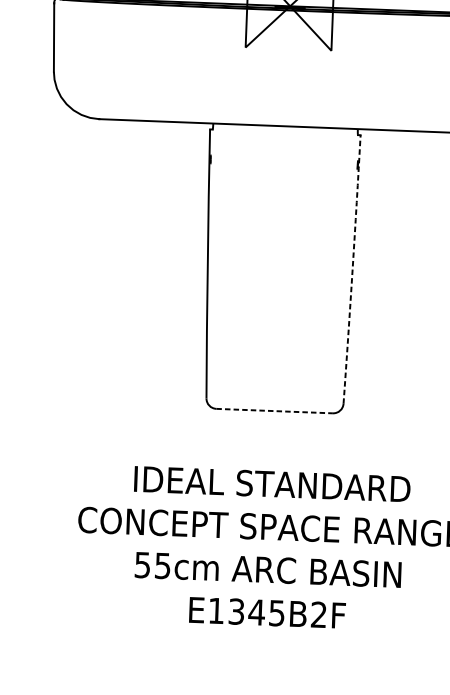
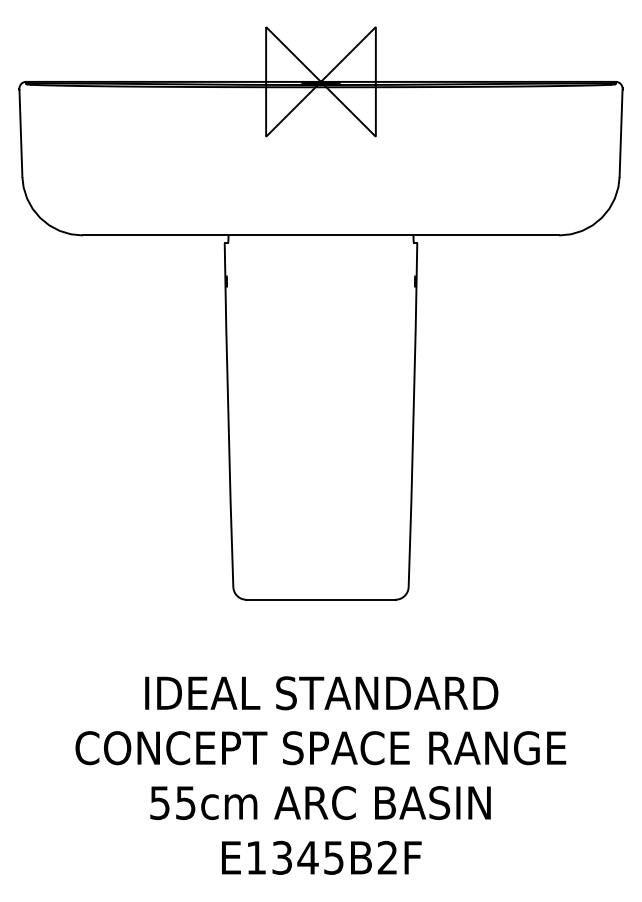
arc: (352, 269) -> (413, 415), dashed -> solid
line: (275, 410) -> (321, 599), dashed -> solid

